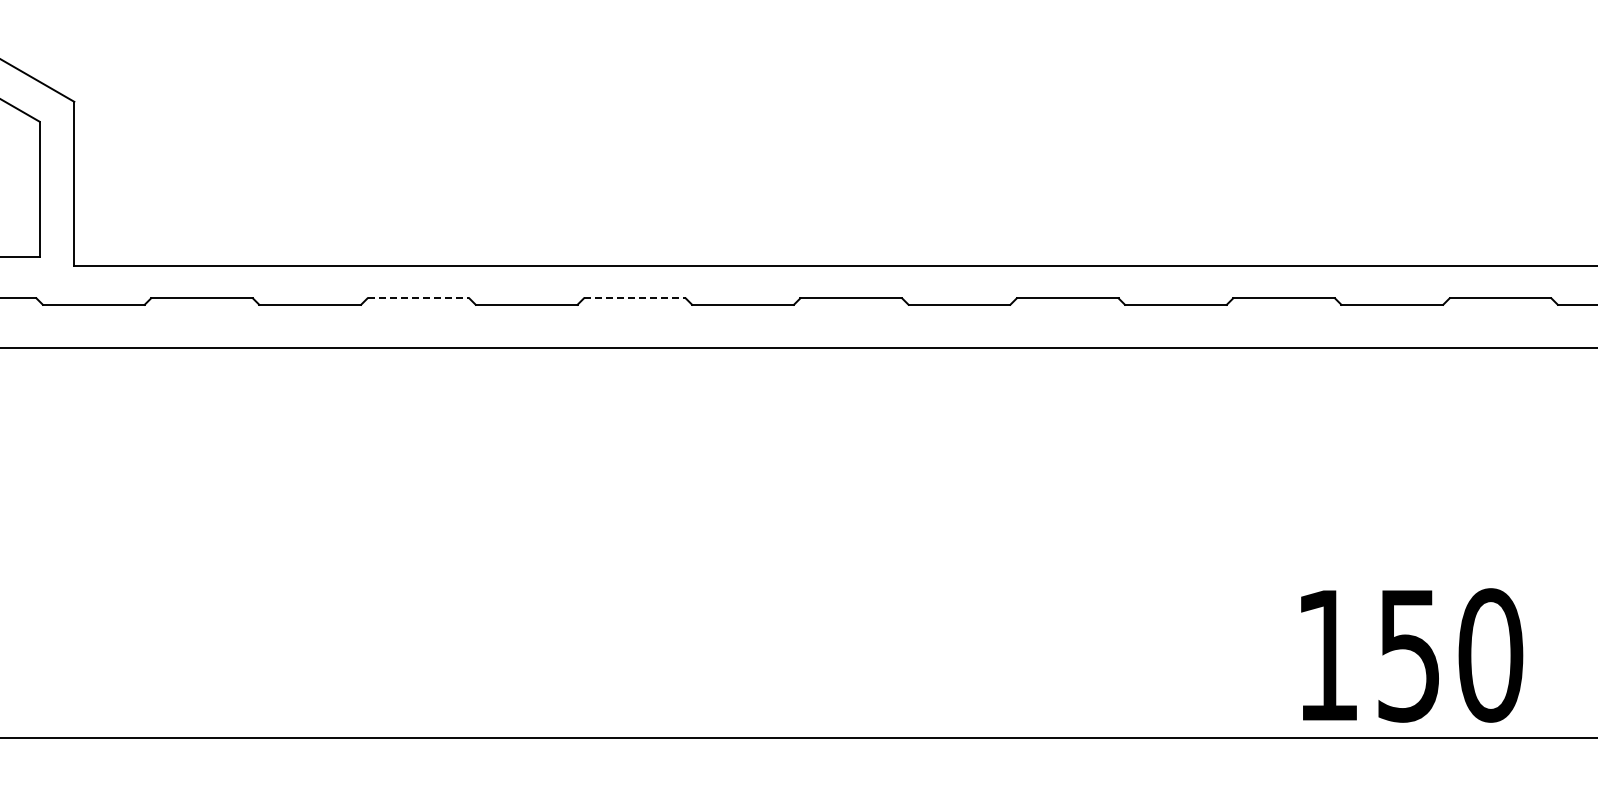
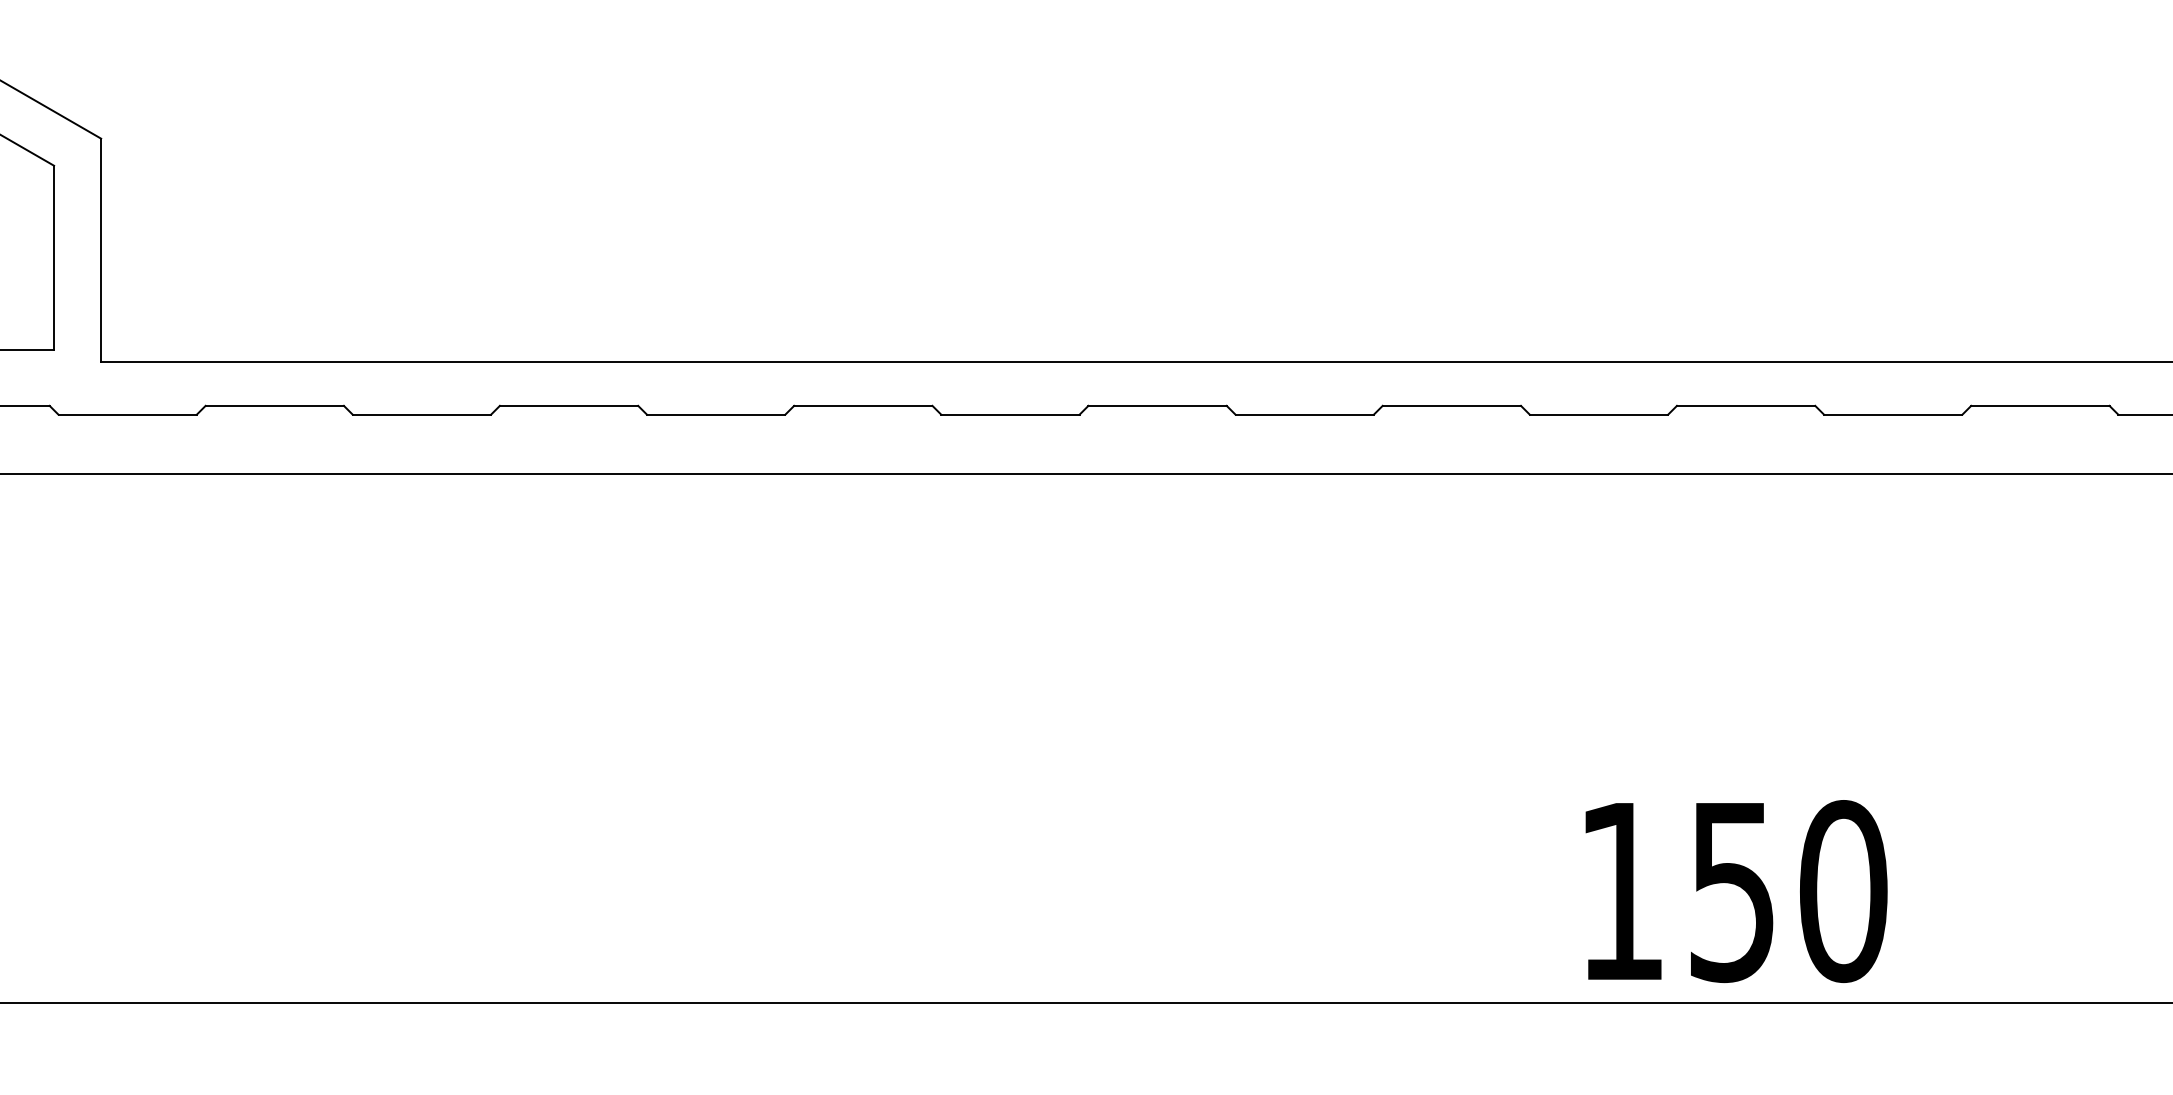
line: (418, 298) -> (569, 406), dashed -> solid
line: (634, 298) -> (862, 406), dashed -> solid
text: (1412, 655) -> (1737, 891), moved

